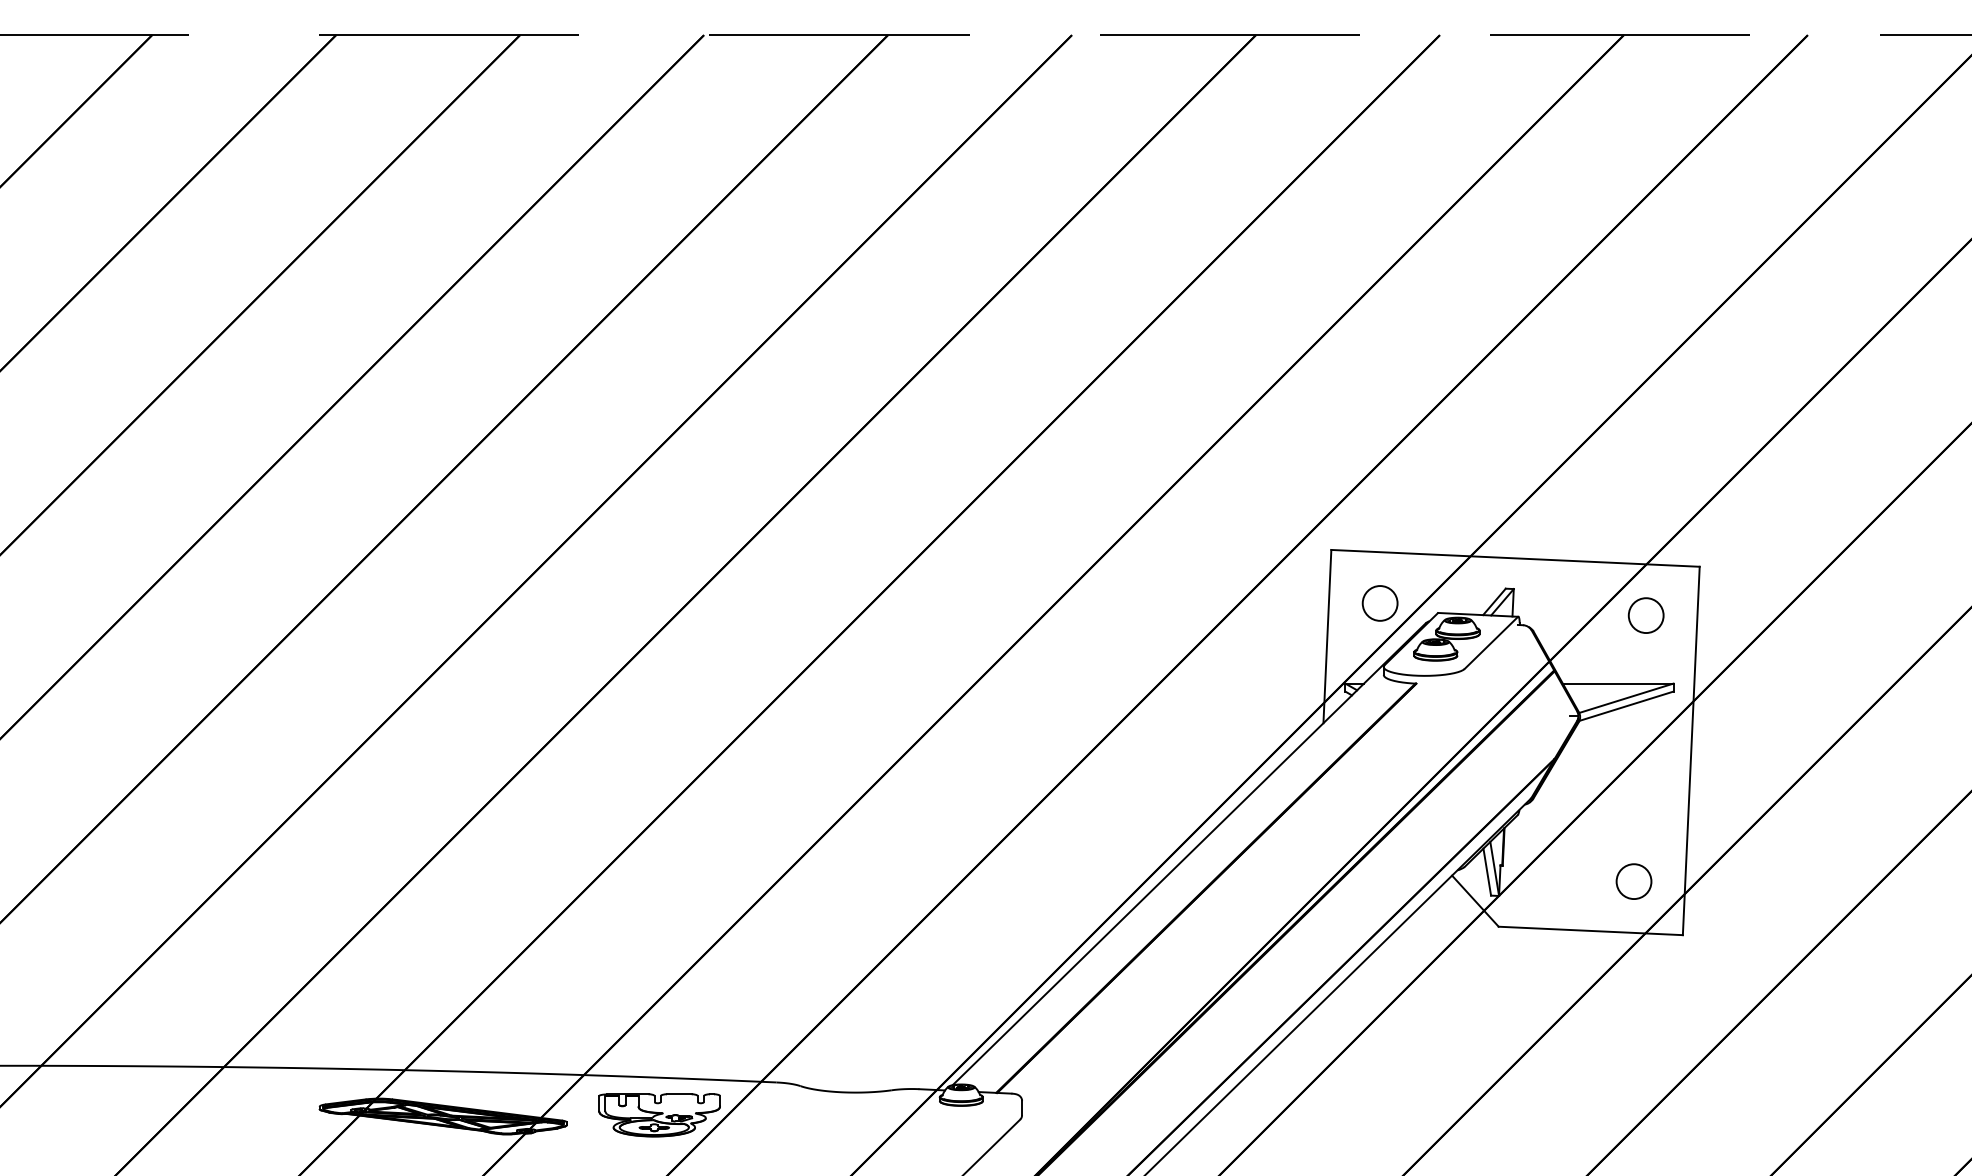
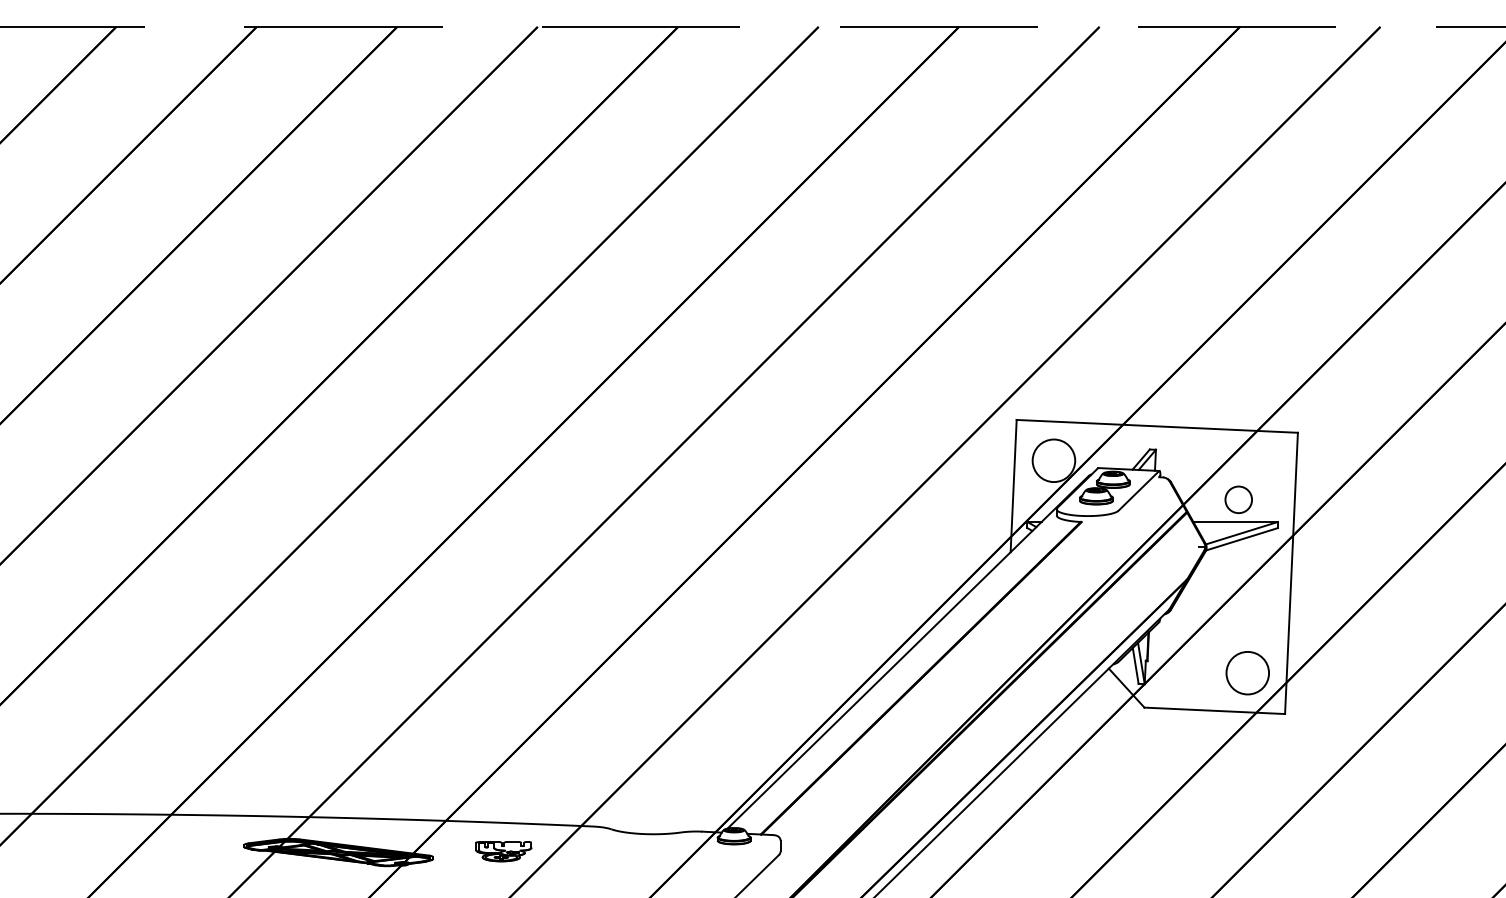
circle: (1379, 603) -> (1053, 460), size x1.6
circle: (1645, 615) -> (1238, 499), moved
circle: (1633, 881) -> (1247, 673), size x1.6
part: (659, 1115) -> (503, 851), size x0.6

